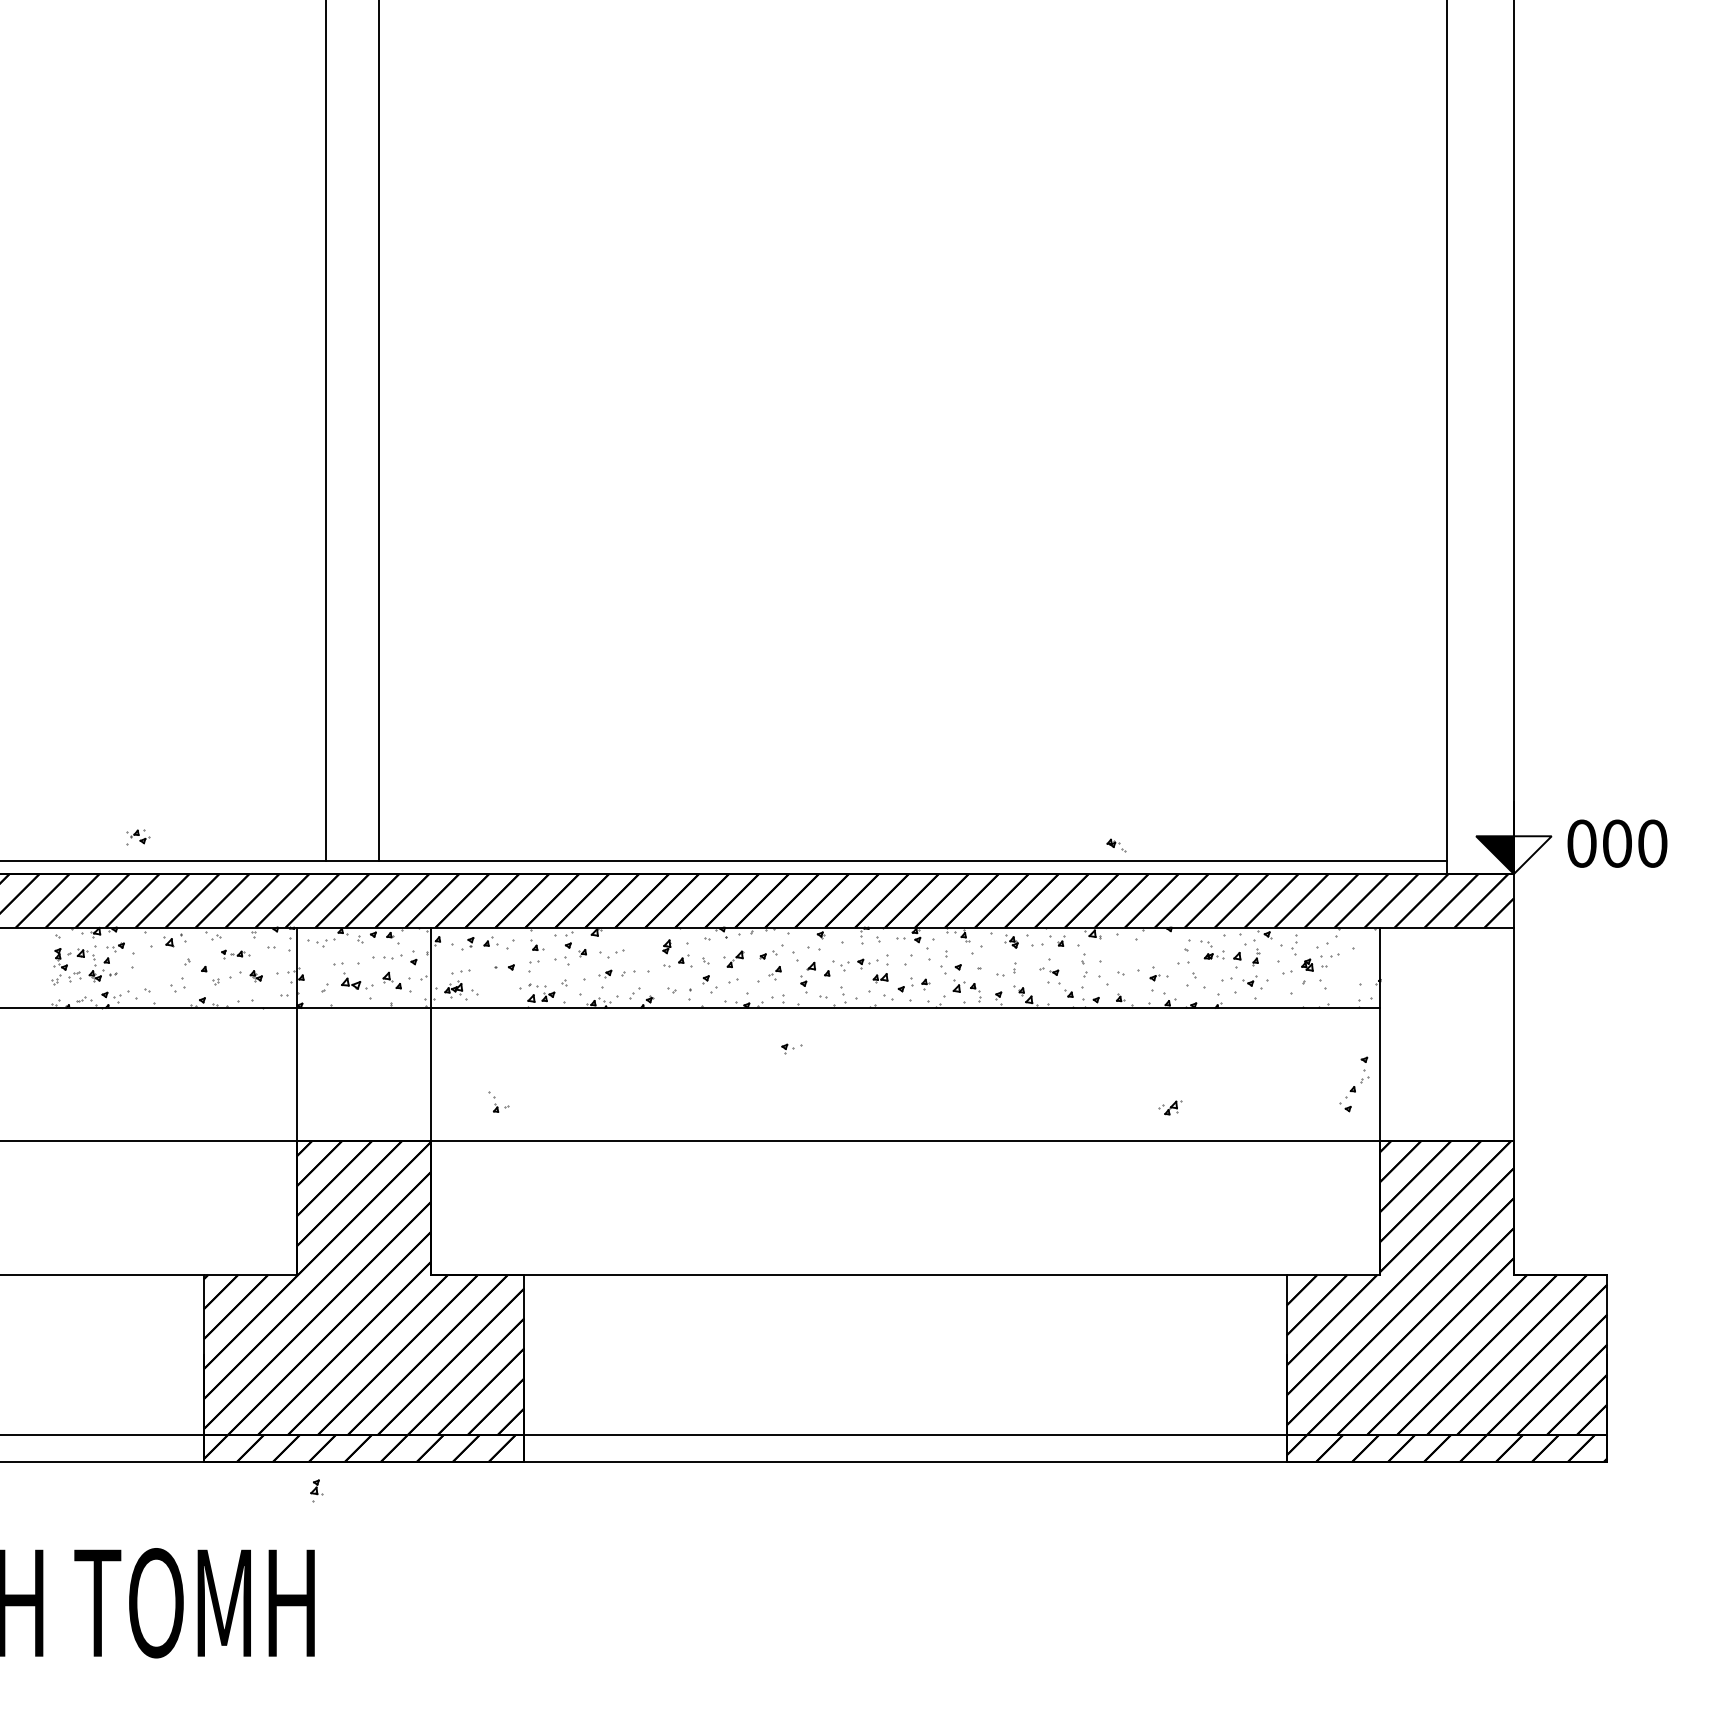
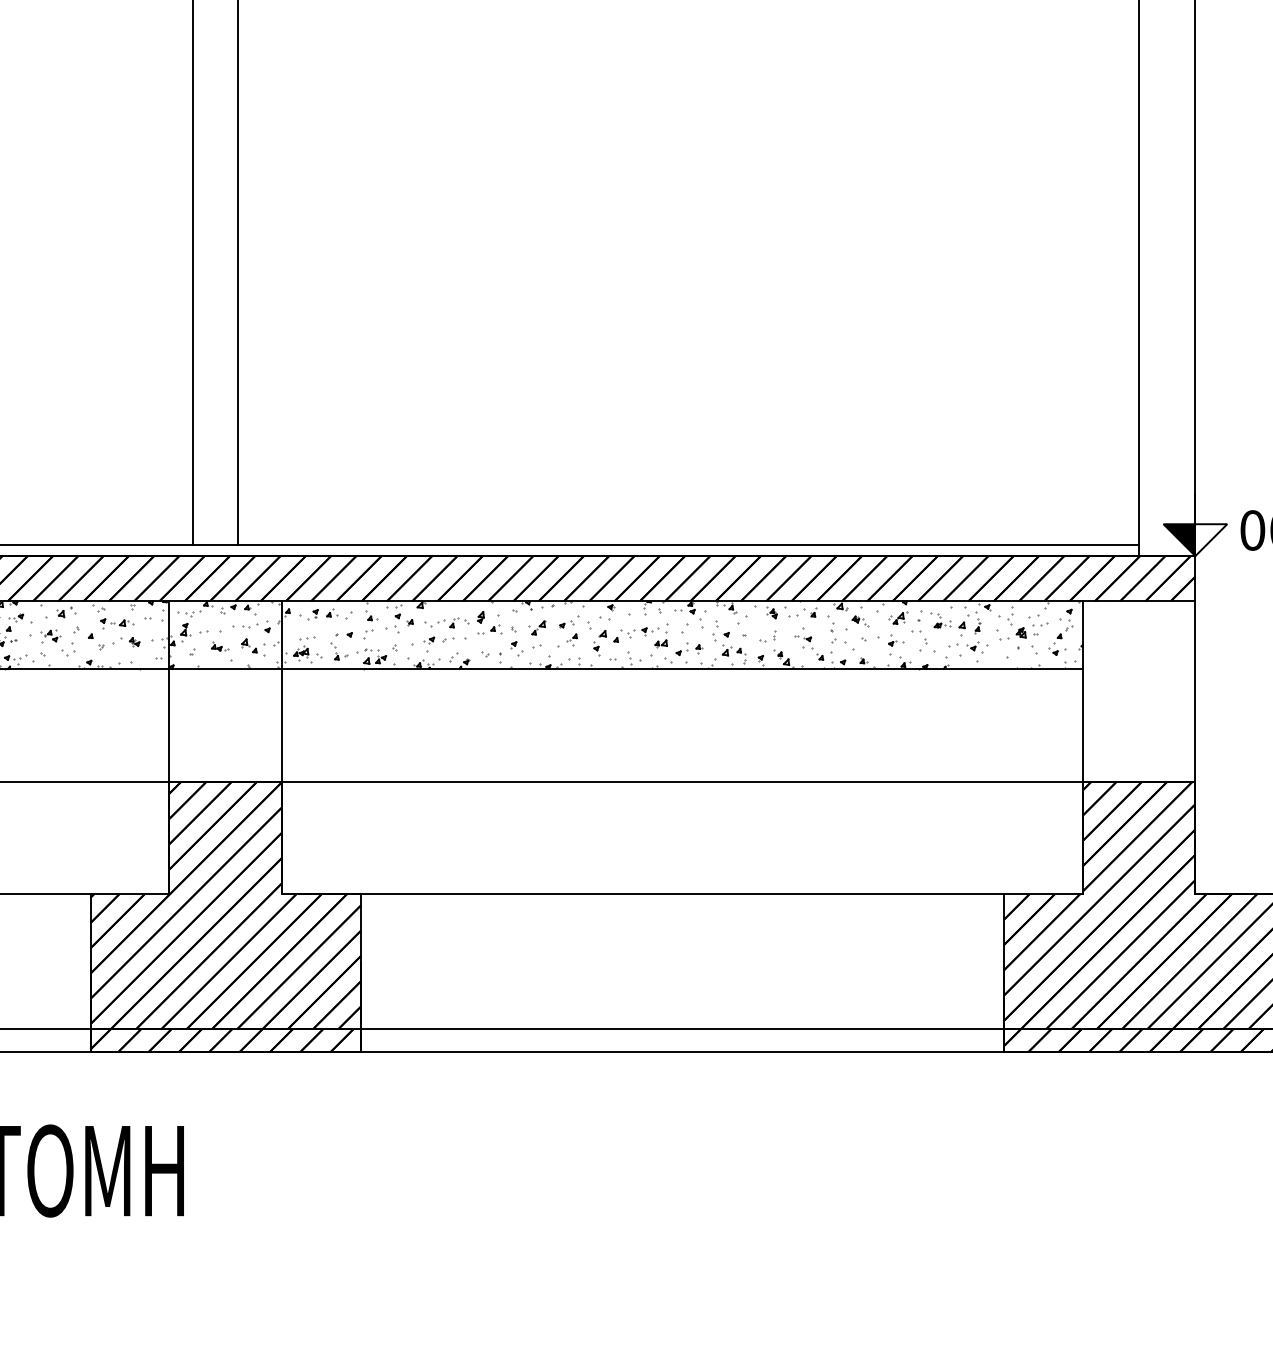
part: (138, 837) -> (51, 636), moved
part: (1116, 845) -> (860, 621), moved
part: (641, 953) -> (459, 623), added
part: (235, 954) -> (117, 623), size x1.43
part: (357, 981) -> (220, 646), size x0.62
part: (791, 1048) -> (586, 703), removed
part: (1354, 1084) -> (1060, 632), moved
part: (498, 1101) -> (338, 650), moved
part: (1170, 1107) -> (898, 618), moved
part: (316, 1490) -> (185, 632), moved

